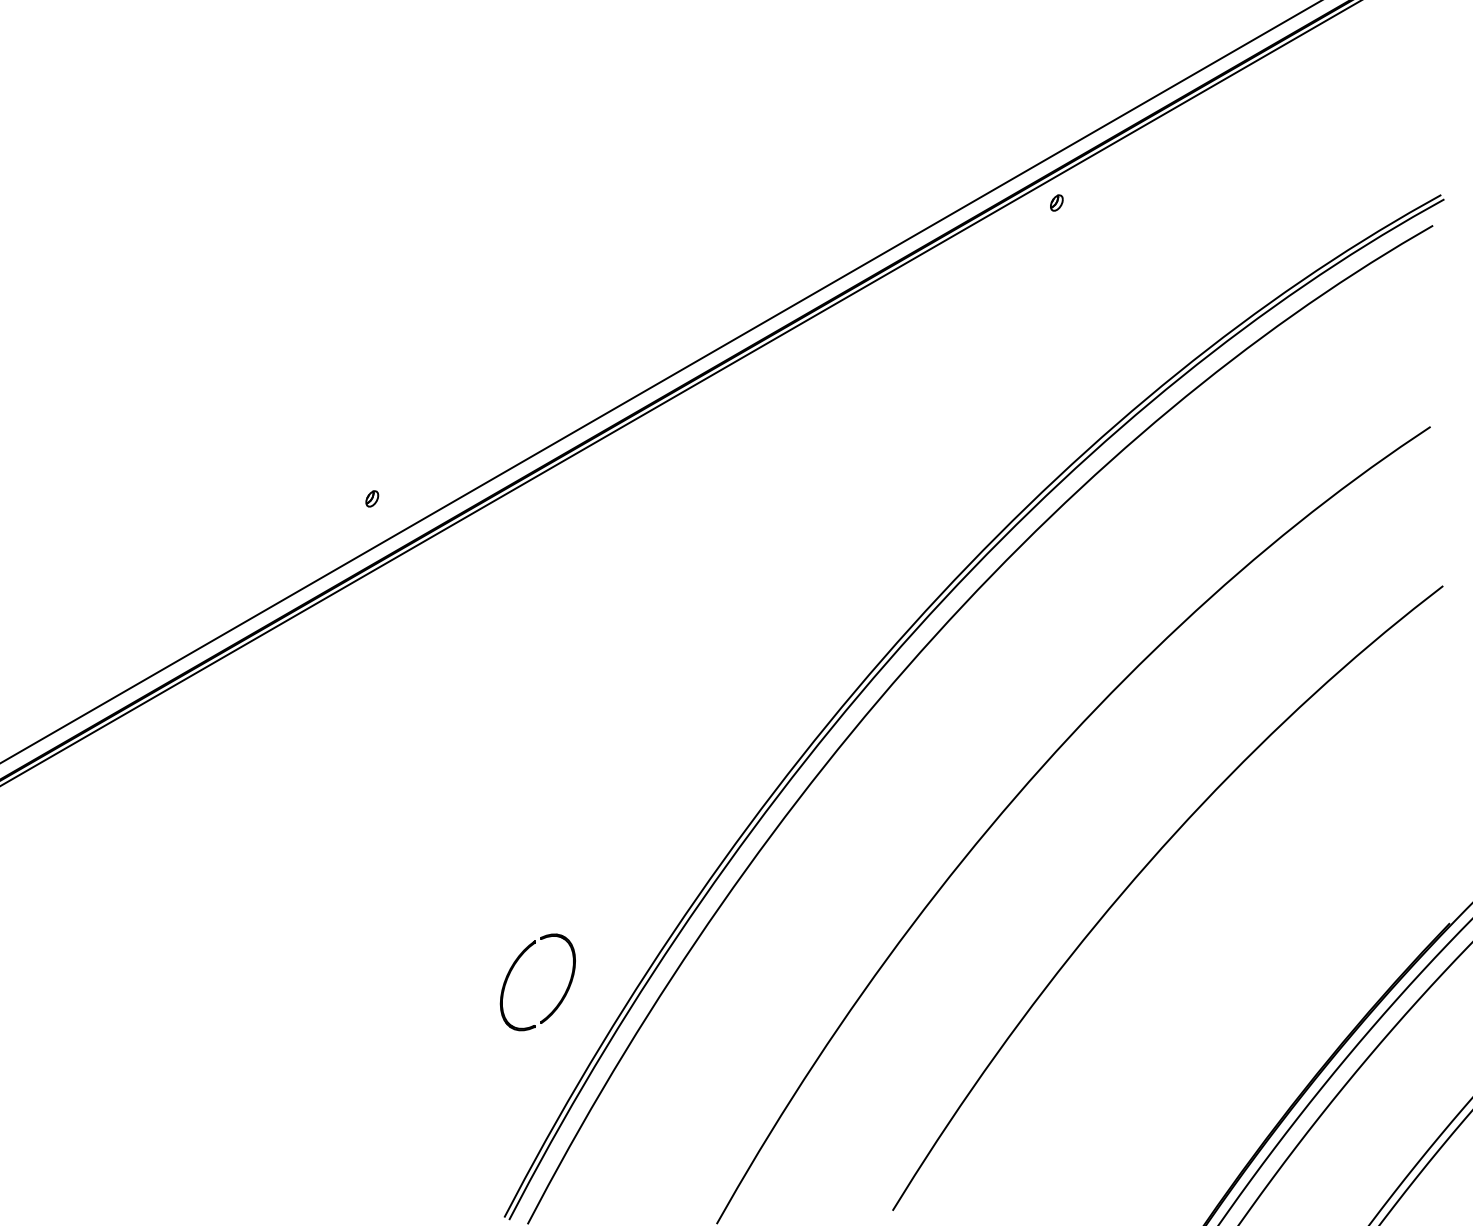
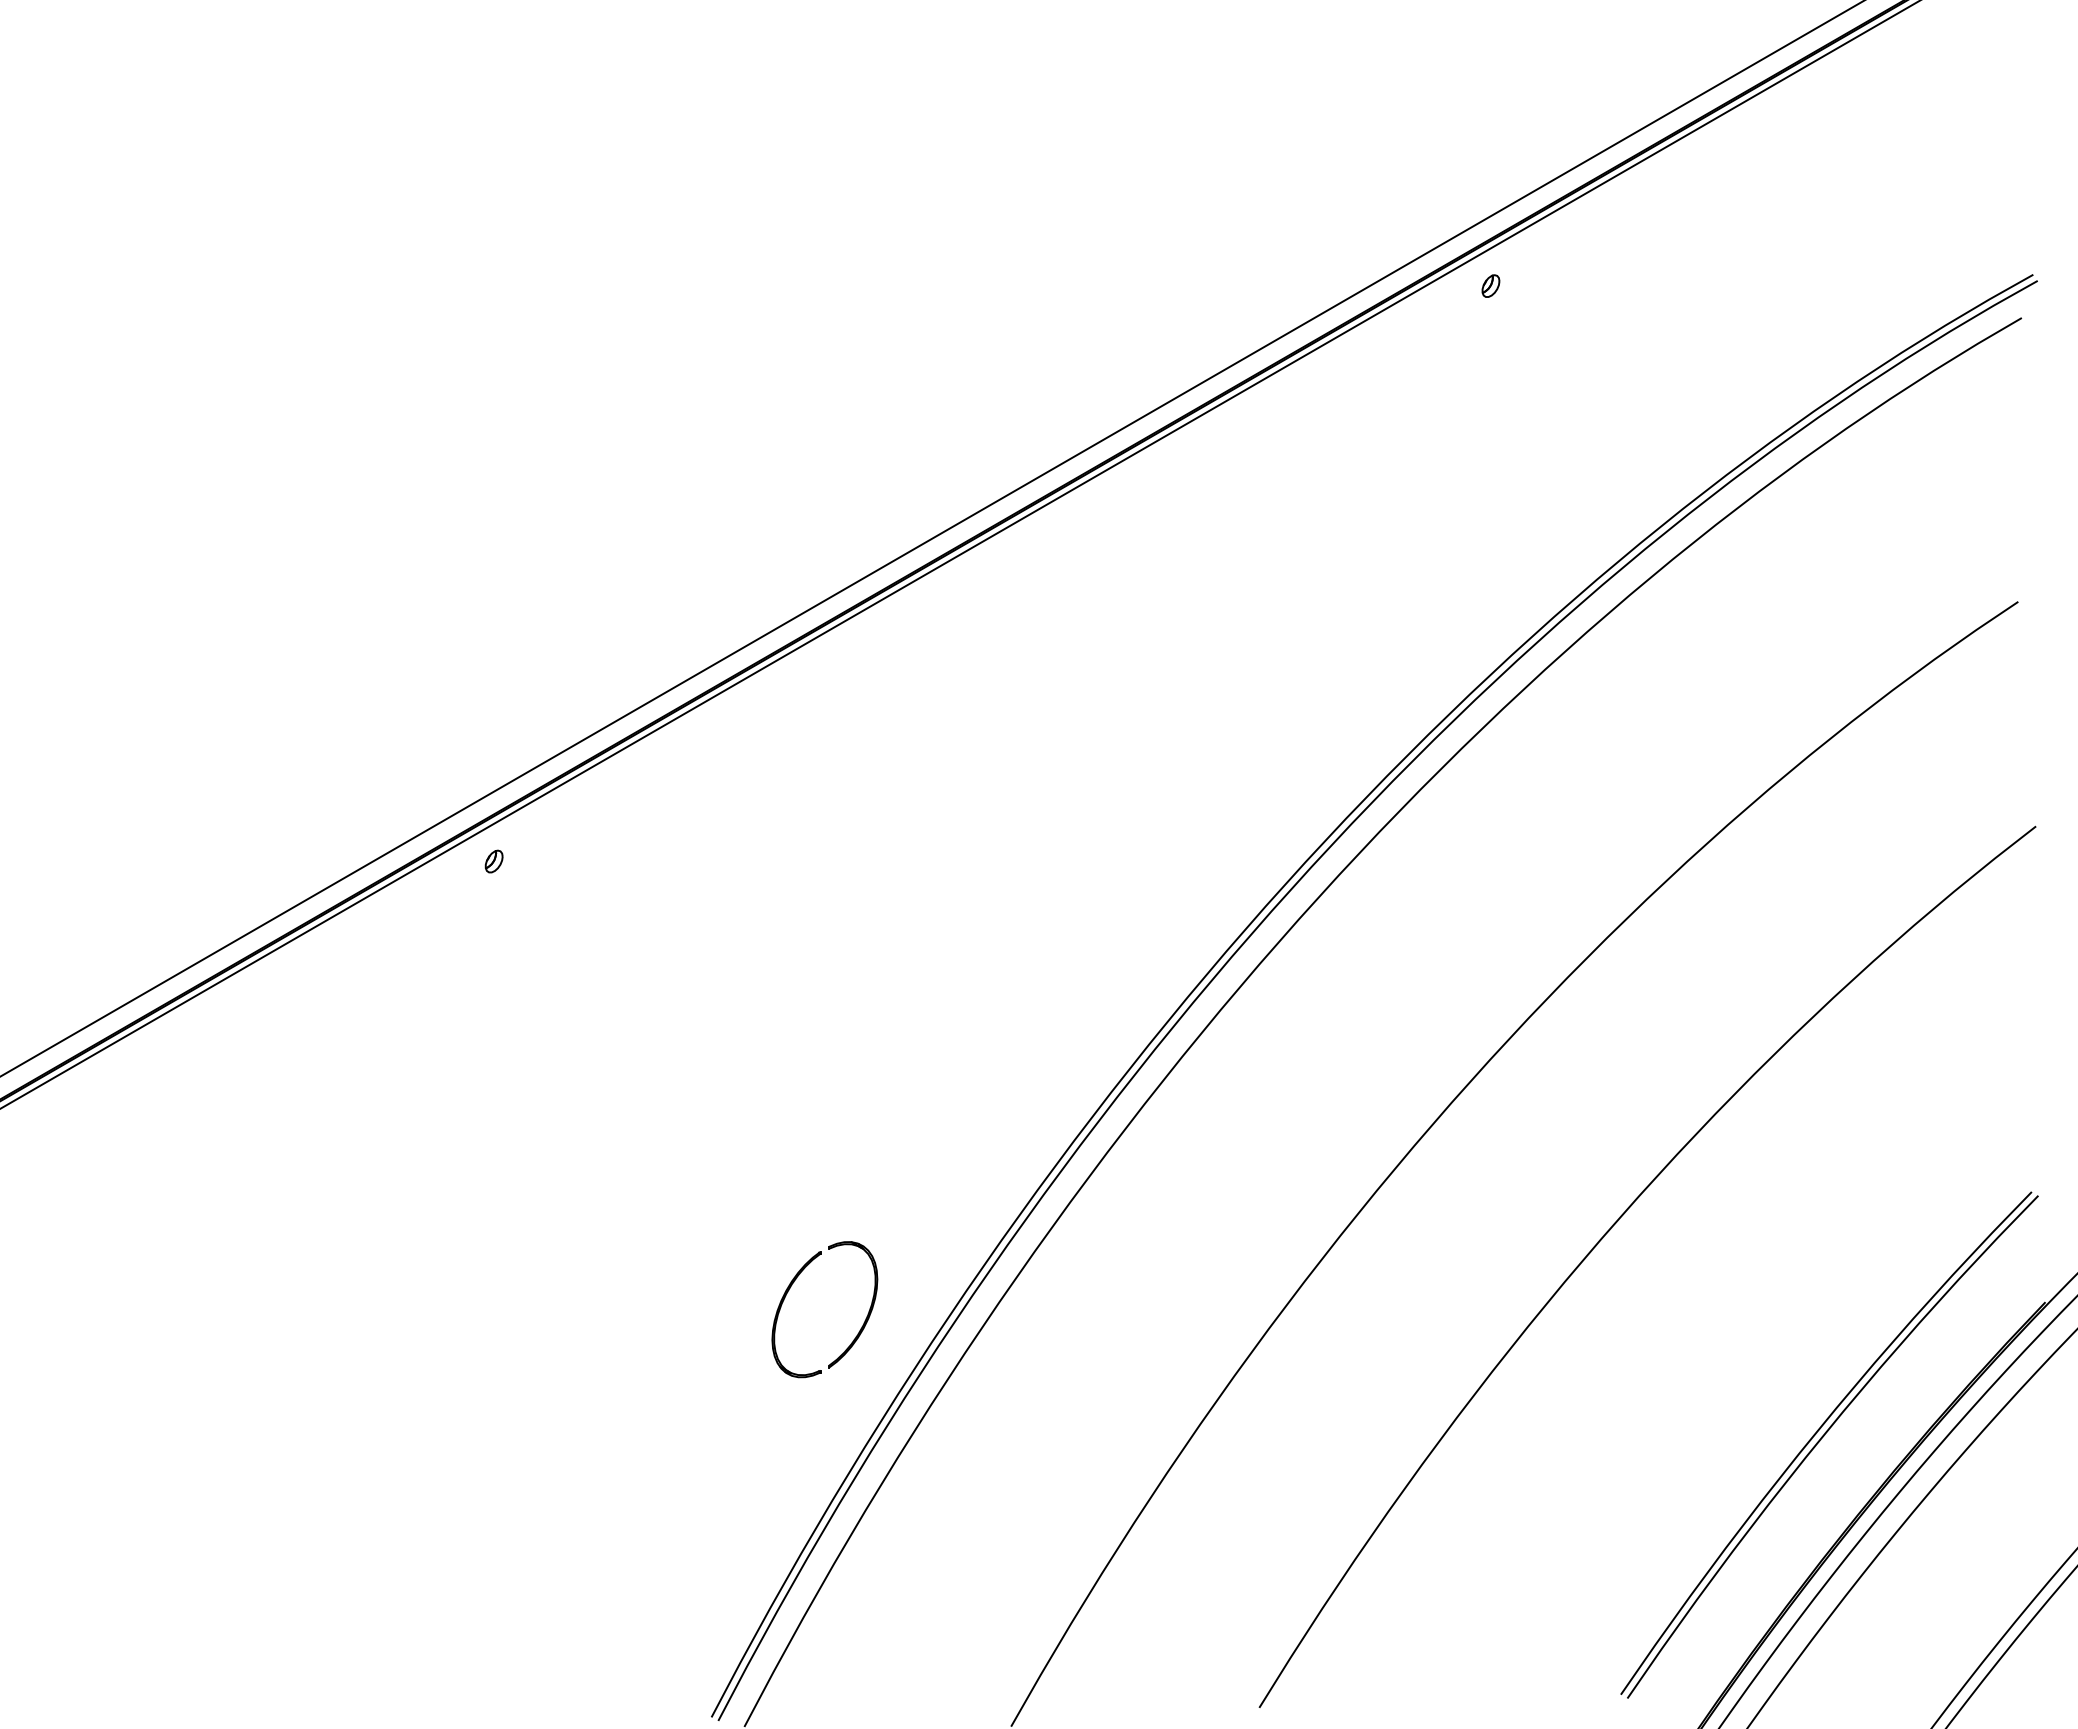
part: (371, 498) -> (493, 861), moved
part: (512, 970) -> (788, 1292), moved
part: (1292, 1019) -> (1823, 1437), added

